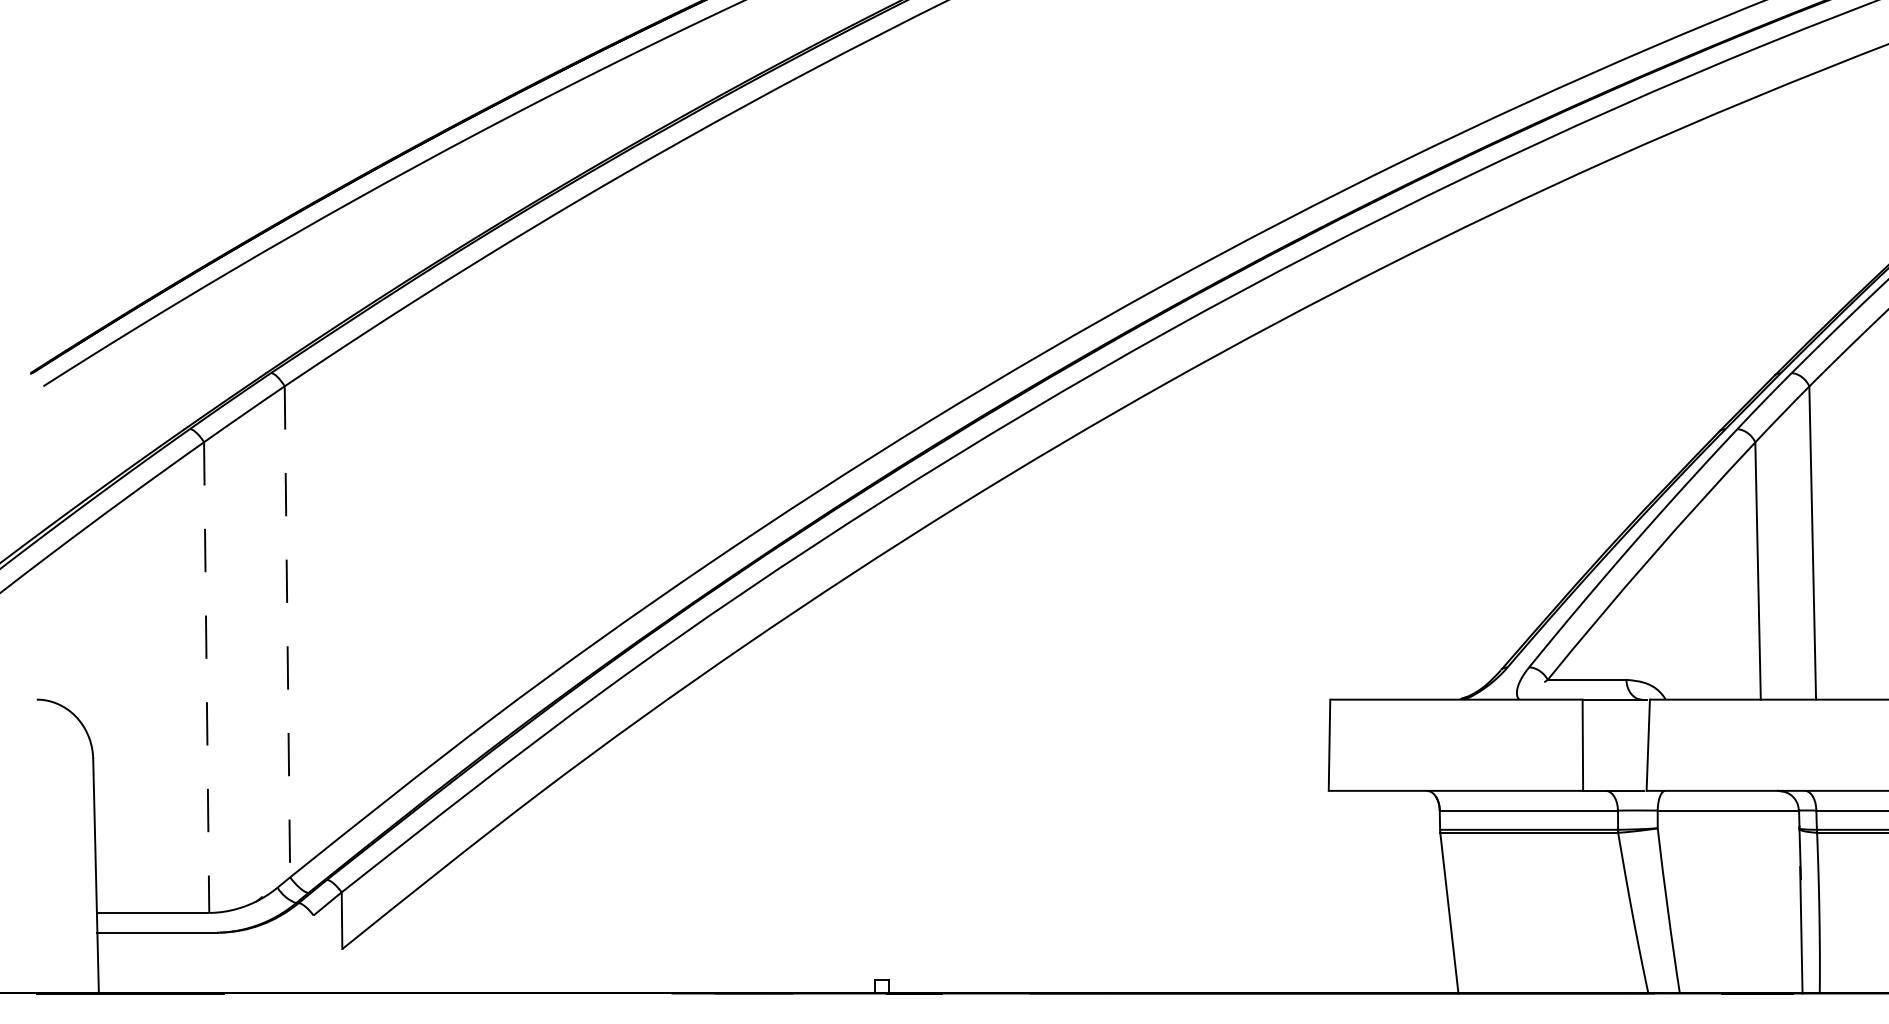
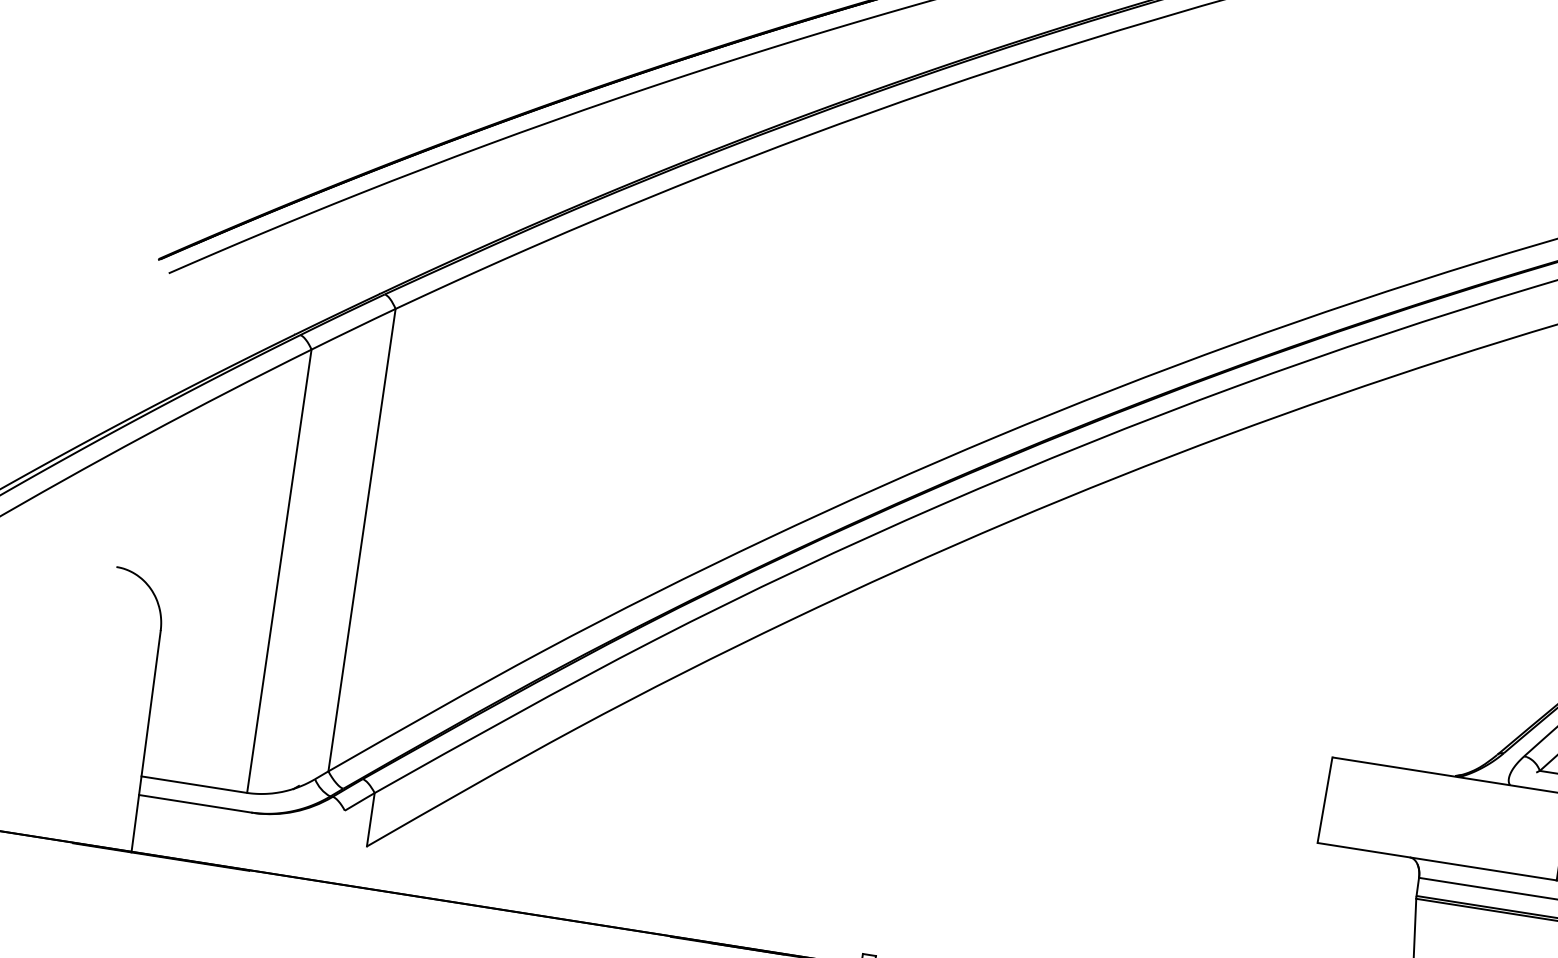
line: (287, 631) -> (362, 539), dashed -> solid
line: (206, 678) -> (279, 572), dashed -> solid

